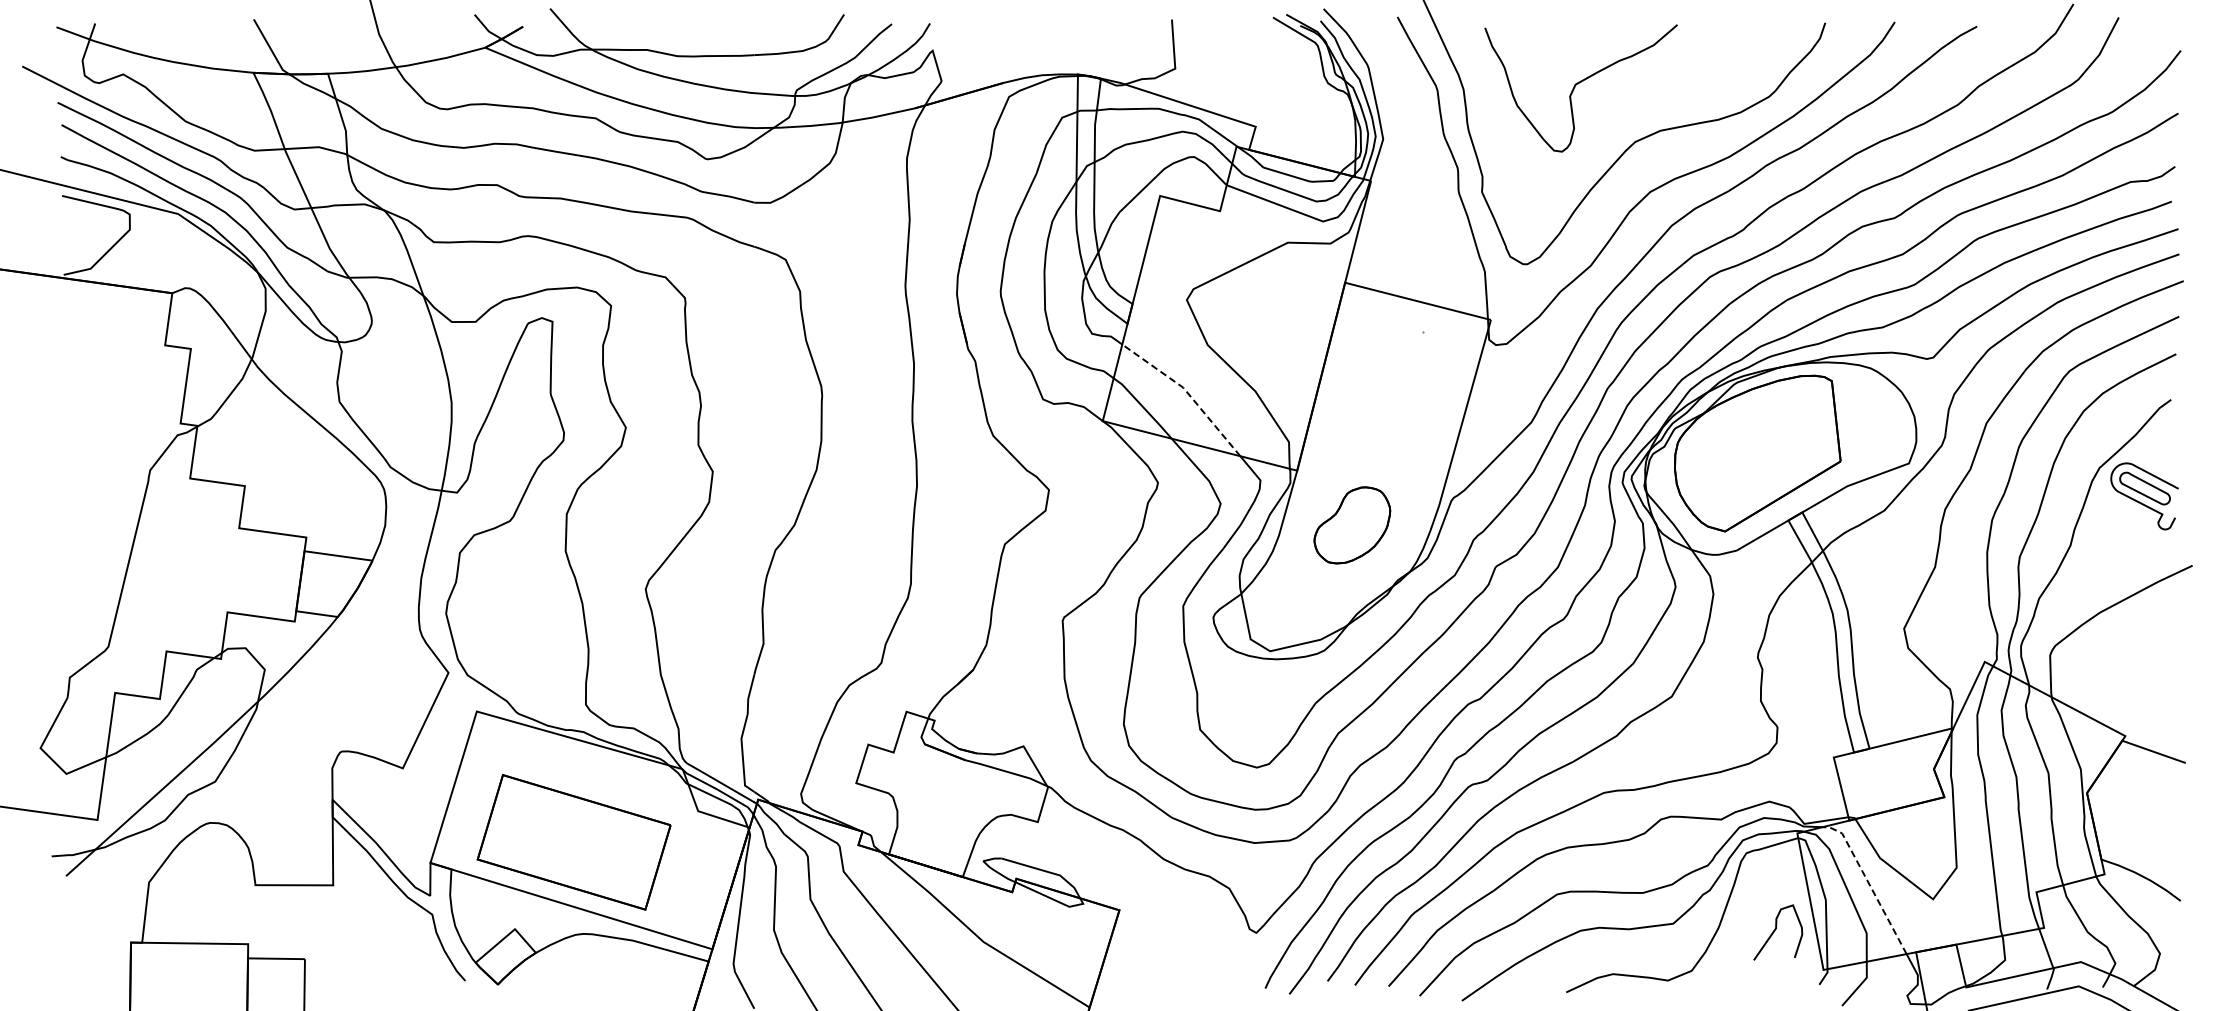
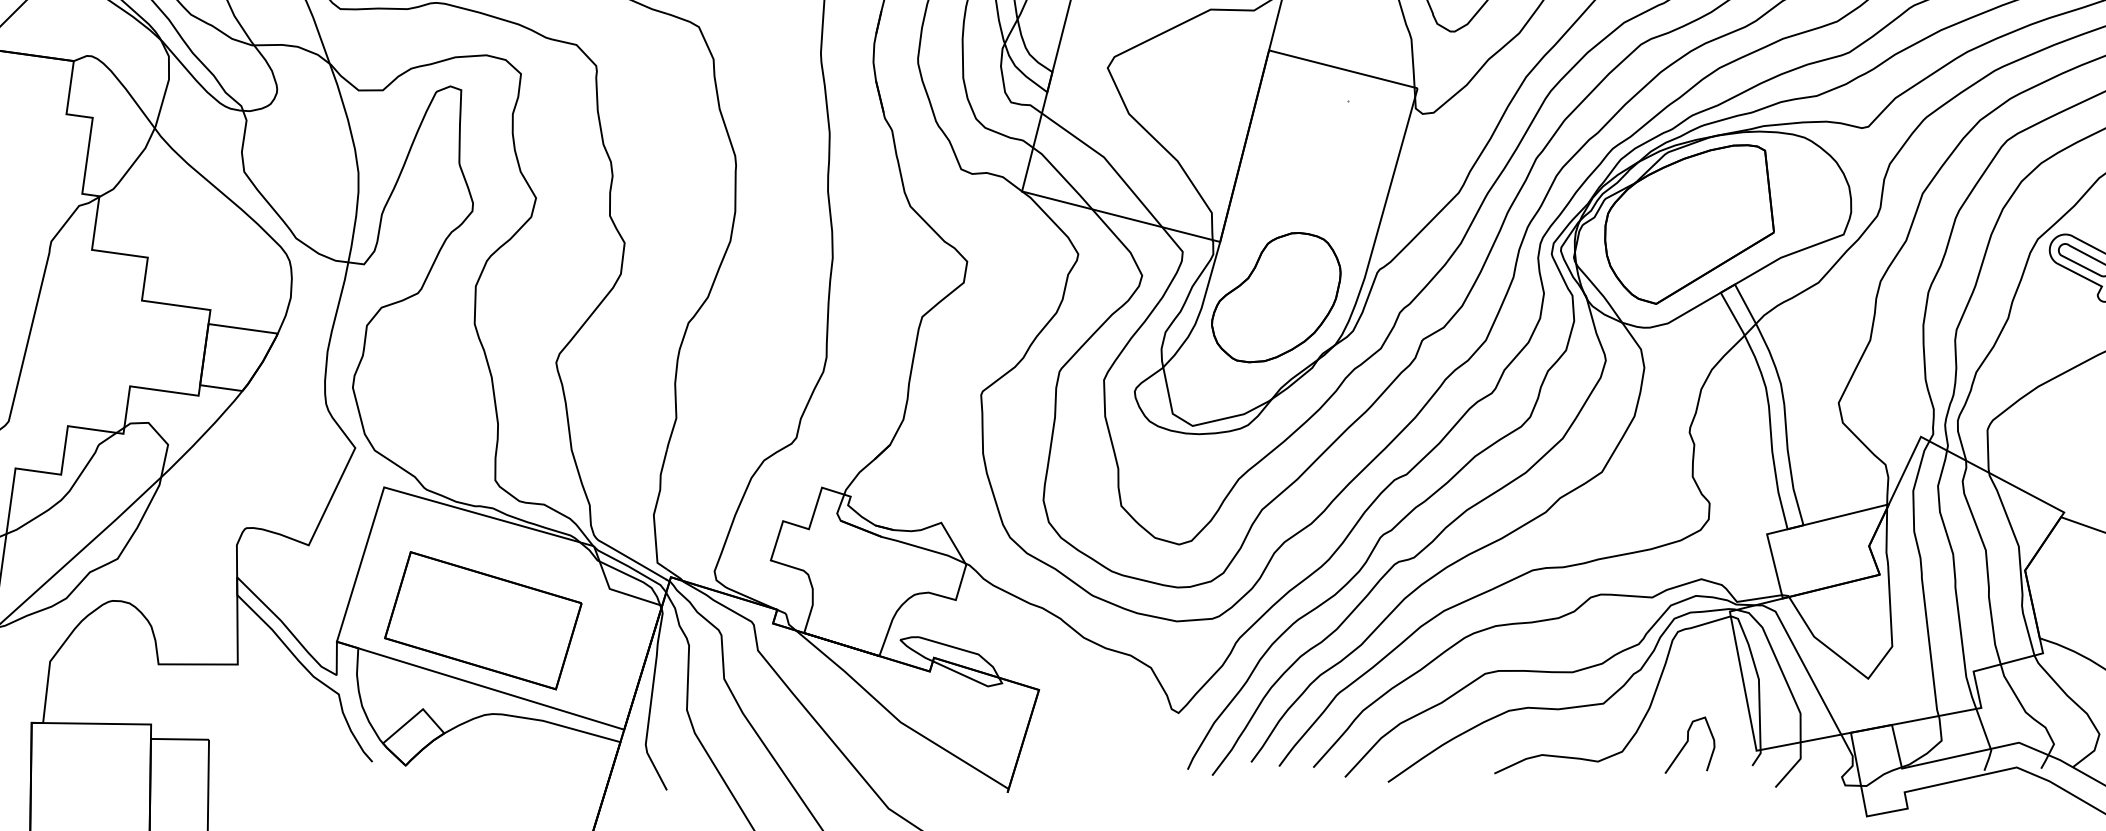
line: (1187, 392) -> (1108, 162), dashed -> solid
part: (1352, 525) -> (1276, 297), size x1.67
line: (1868, 882) -> (1802, 661), dashed -> solid
curve: (1775, 931) -> (1687, 744), moved

